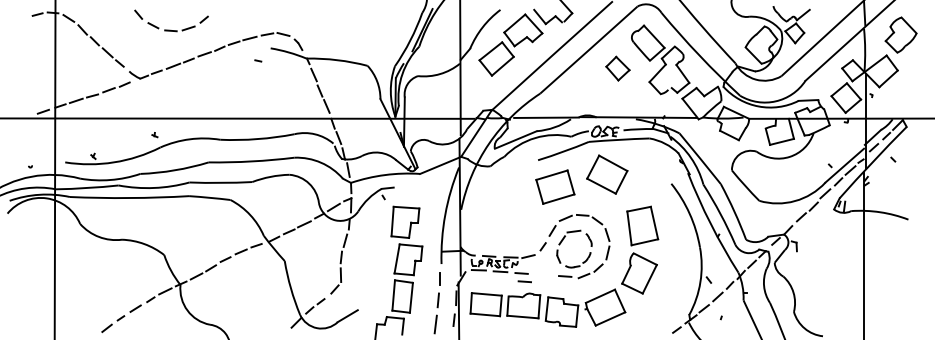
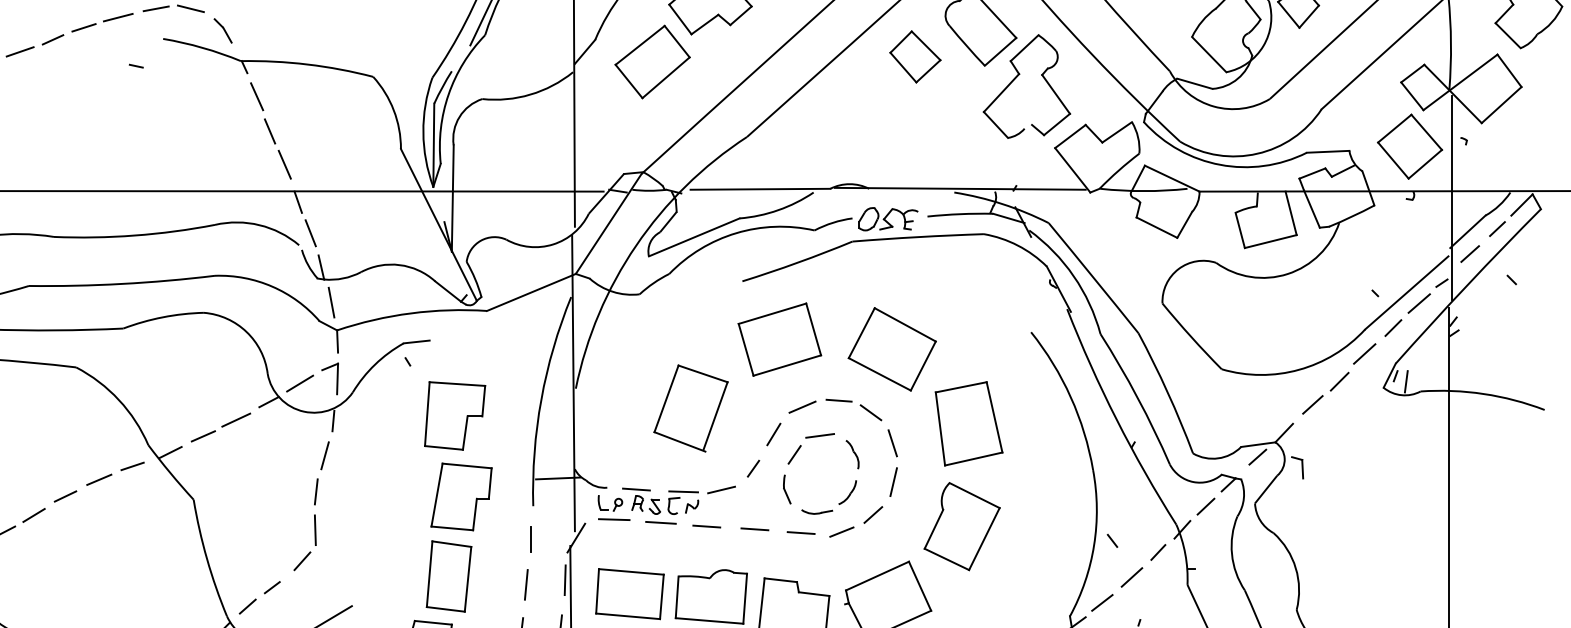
part: (617, 68) -> (914, 56), moved
part: (607, 174) -> (892, 349), moved
part: (514, 218) -> (691, 407), added
line: (524, 281) -> (754, 528), moved

